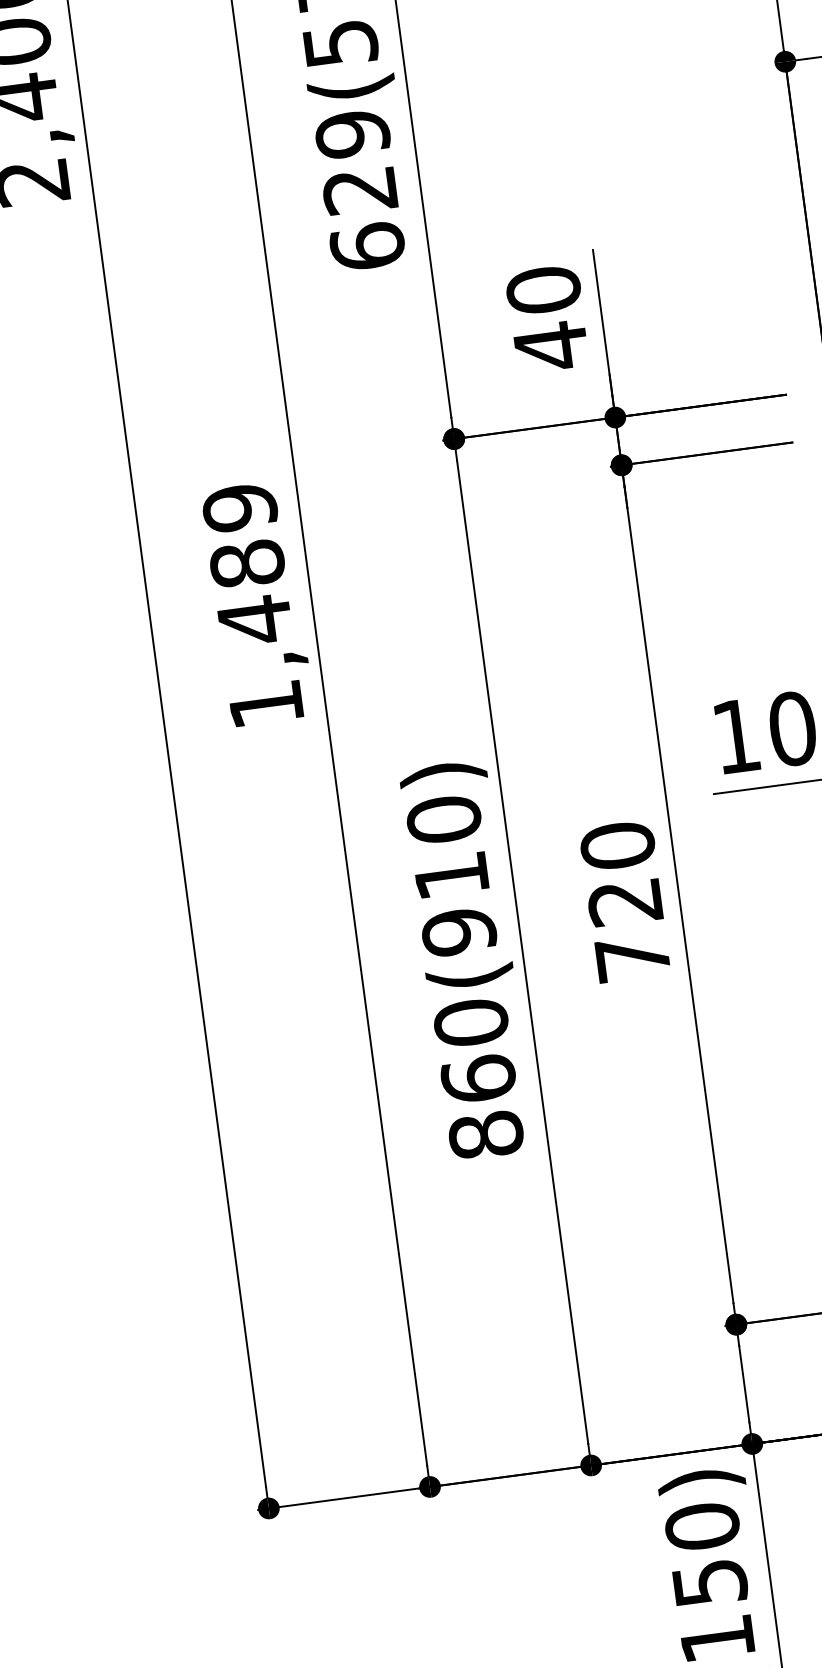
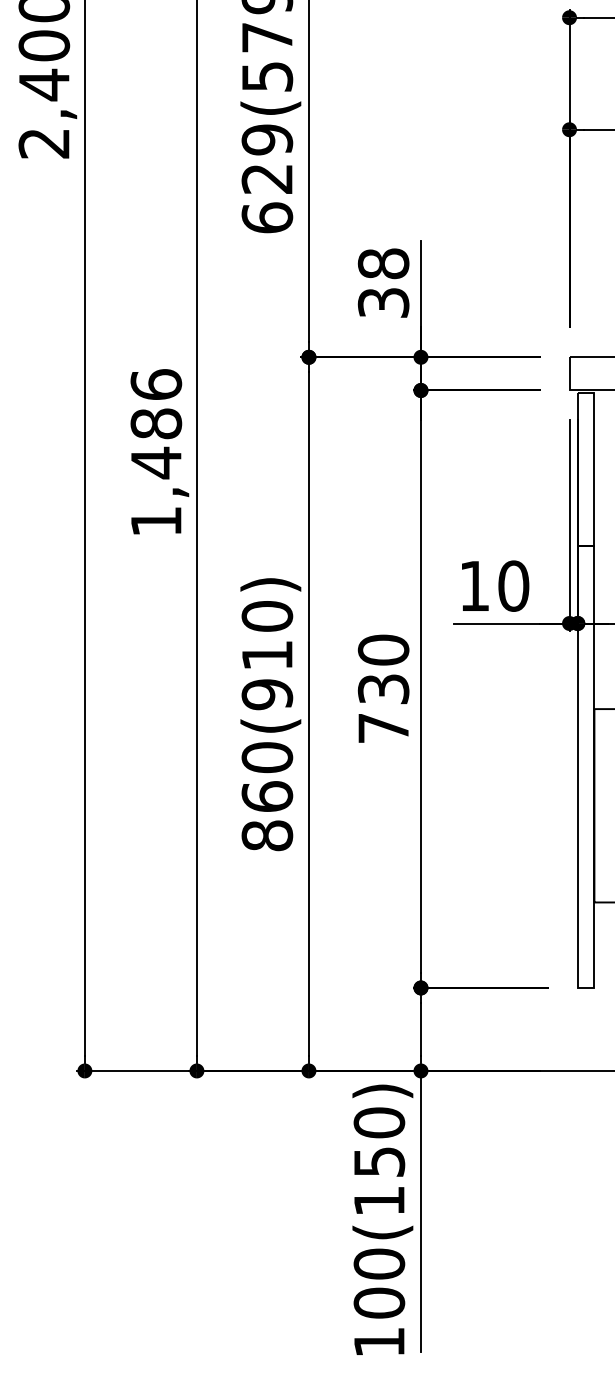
text: (547, 318) -> (383, 283), 40 -> 38
text: (240, 507) -> (156, 384), 1,489 -> 1,486
text: (625, 902) -> (383, 689), 720 -> 730

